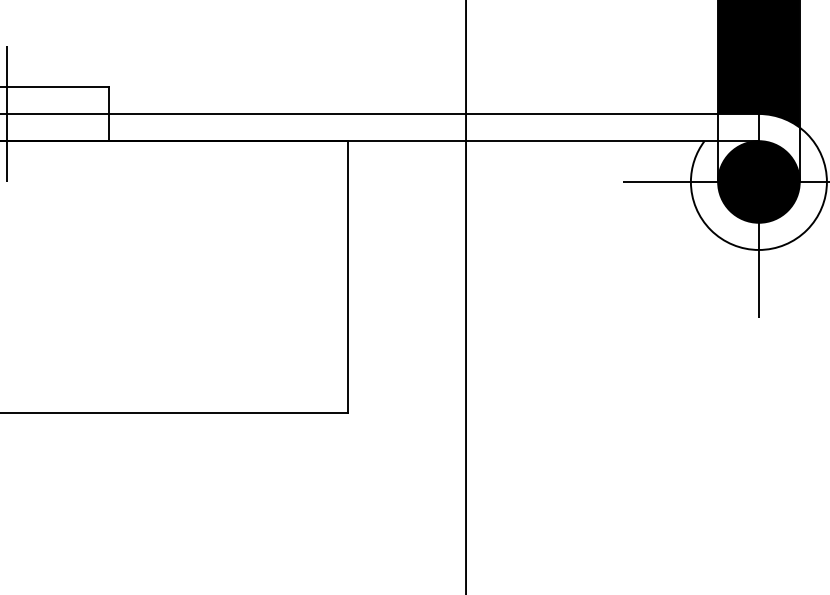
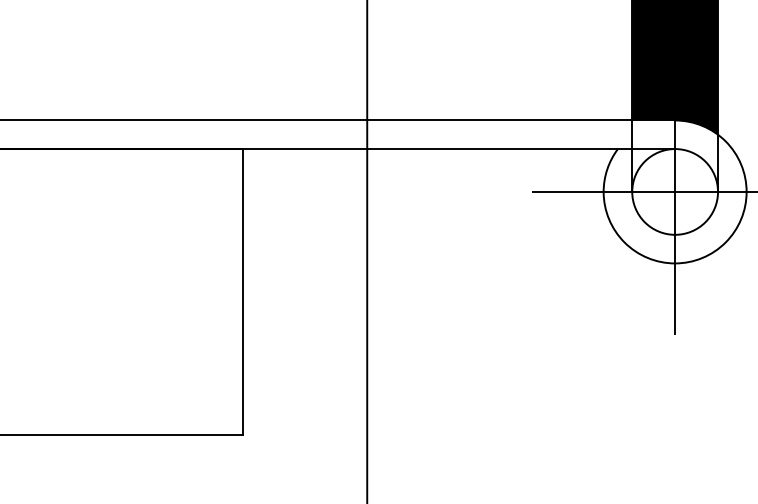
fill: (758, 181) -> (674, 191), removed

